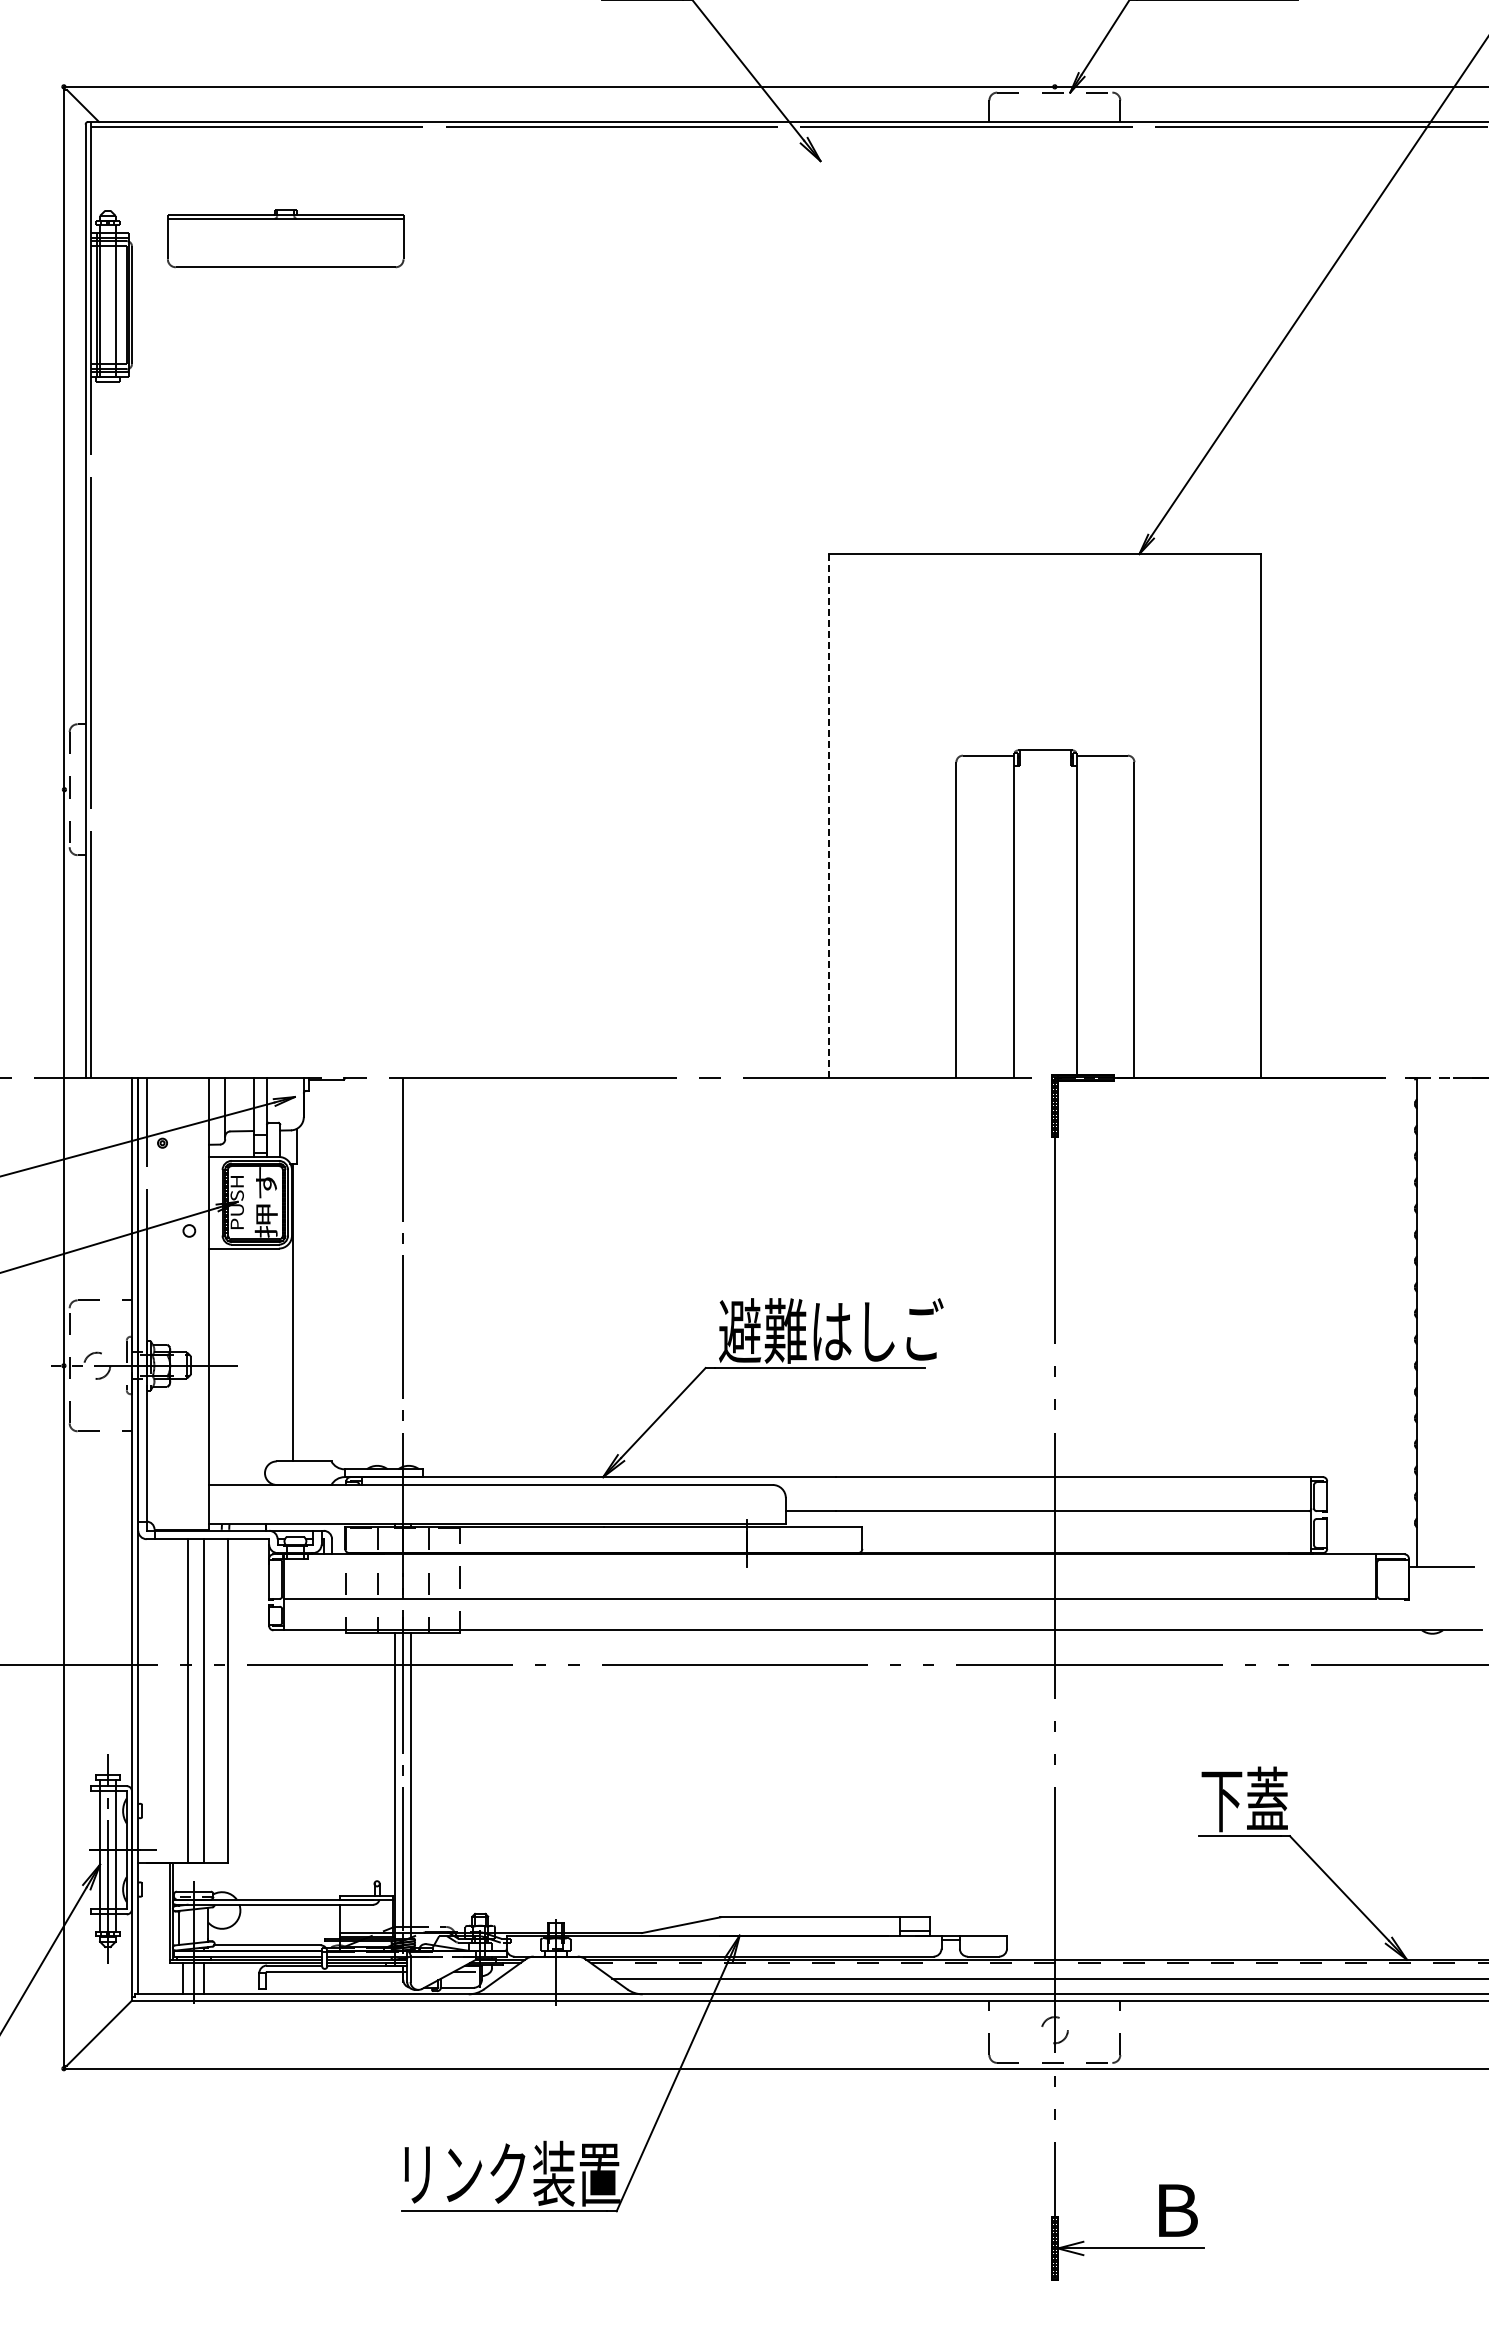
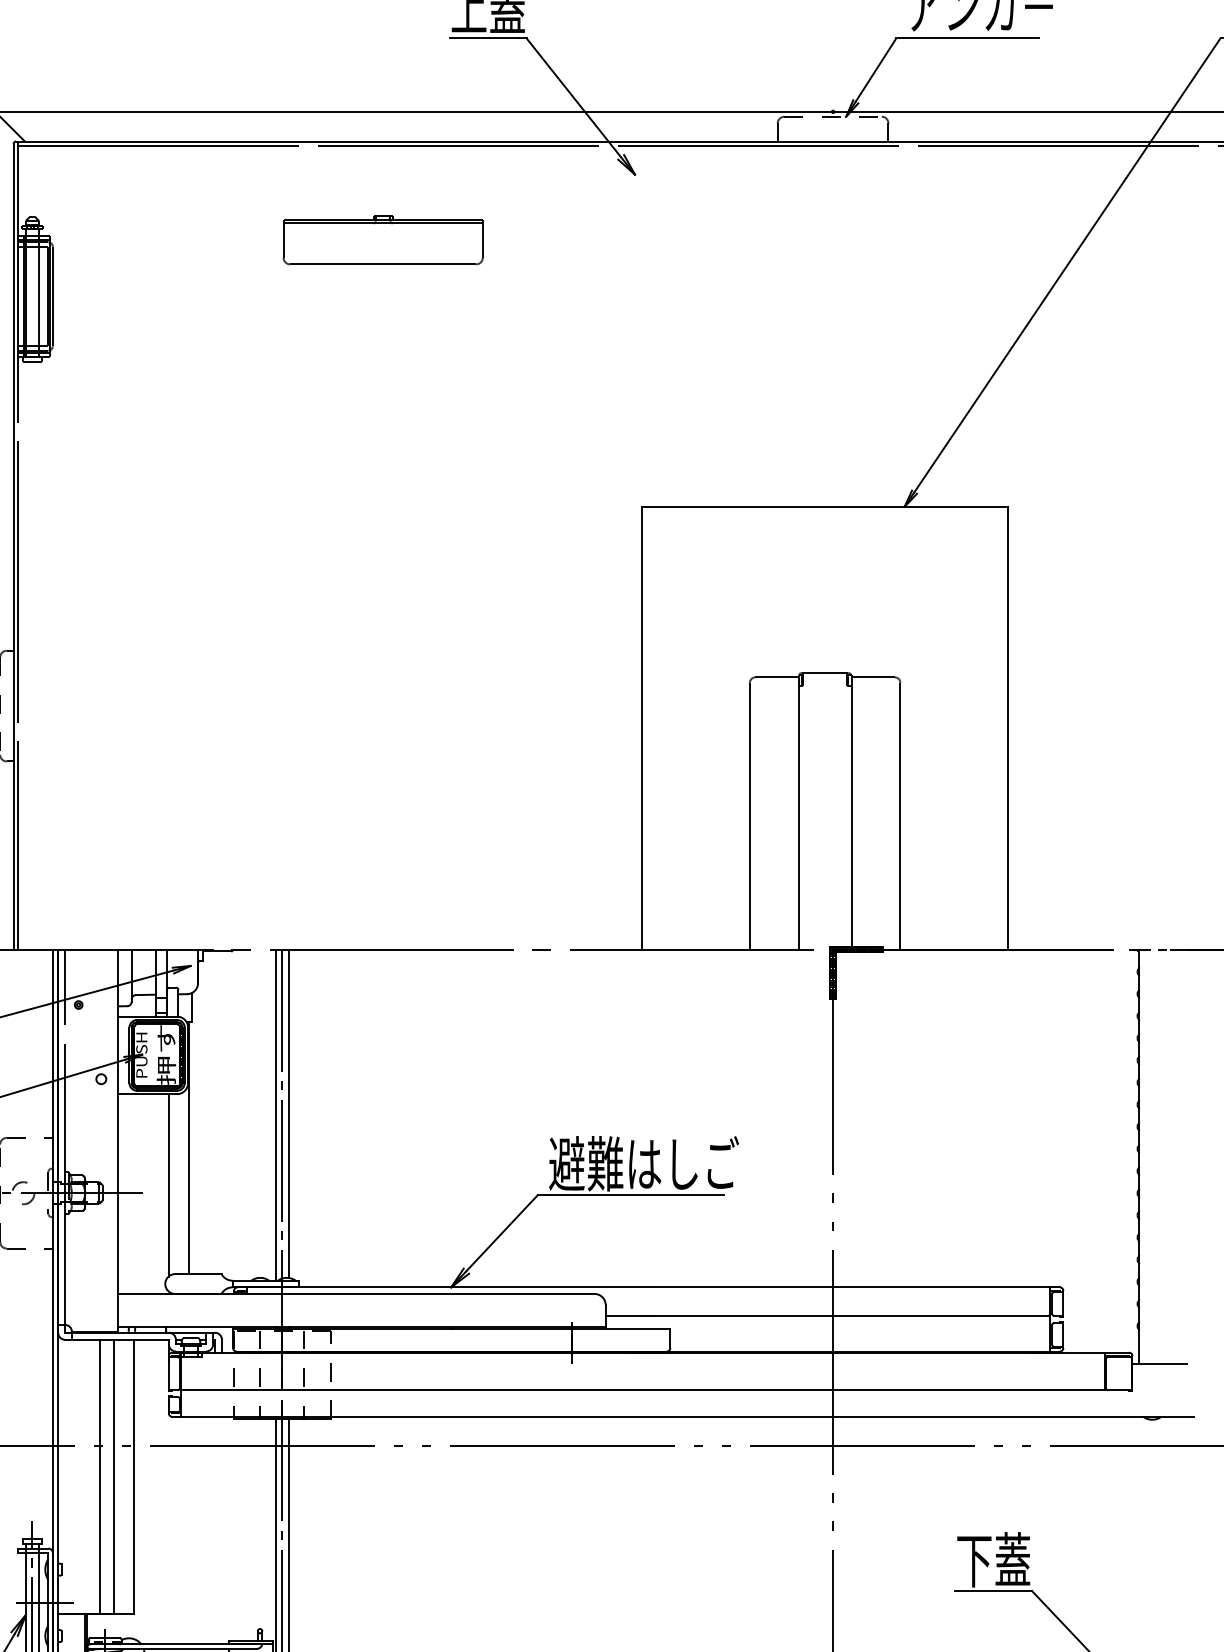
part: (285, 238) -> (383, 240), moved
line: (829, 815) -> (642, 727), dashed -> solid
line: (411, 1271) -> (289, 1113), added
line: (395, 1273) -> (275, 1115), added
line: (269, 1356) -> (169, 1185), added

